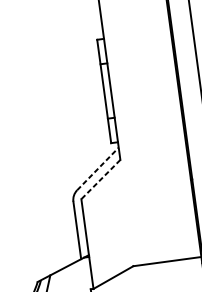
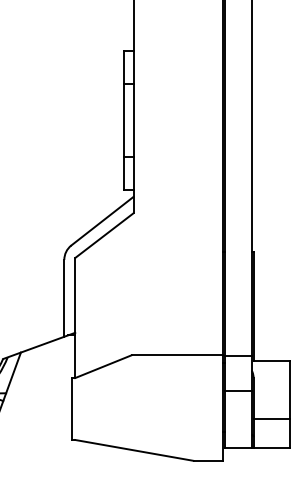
line: (97, 168) -> (102, 220), dashed -> solid
line: (100, 179) -> (104, 235), dashed -> solid

